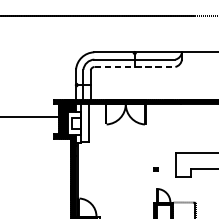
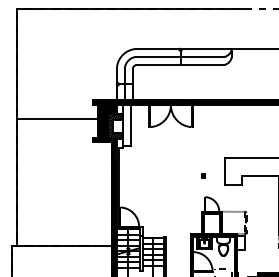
line: (134, 66) -> (180, 64), dashed -> solid
hatch: (73, 123) -> (114, 126), added

